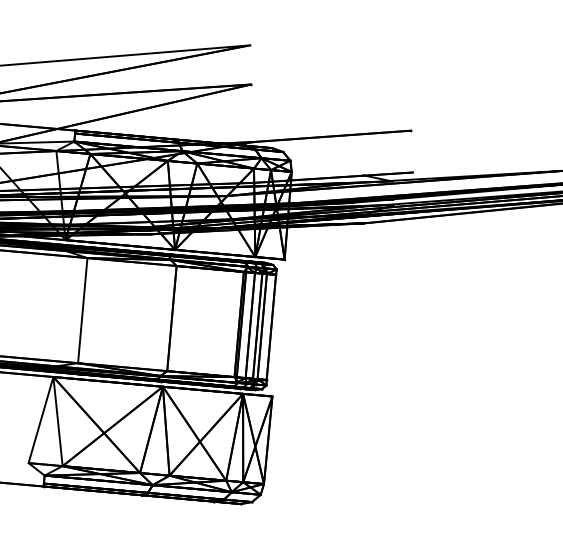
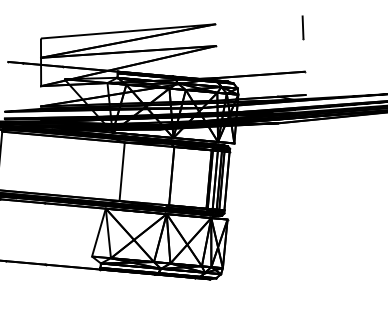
line: (407, 51) -> (302, 27), added

